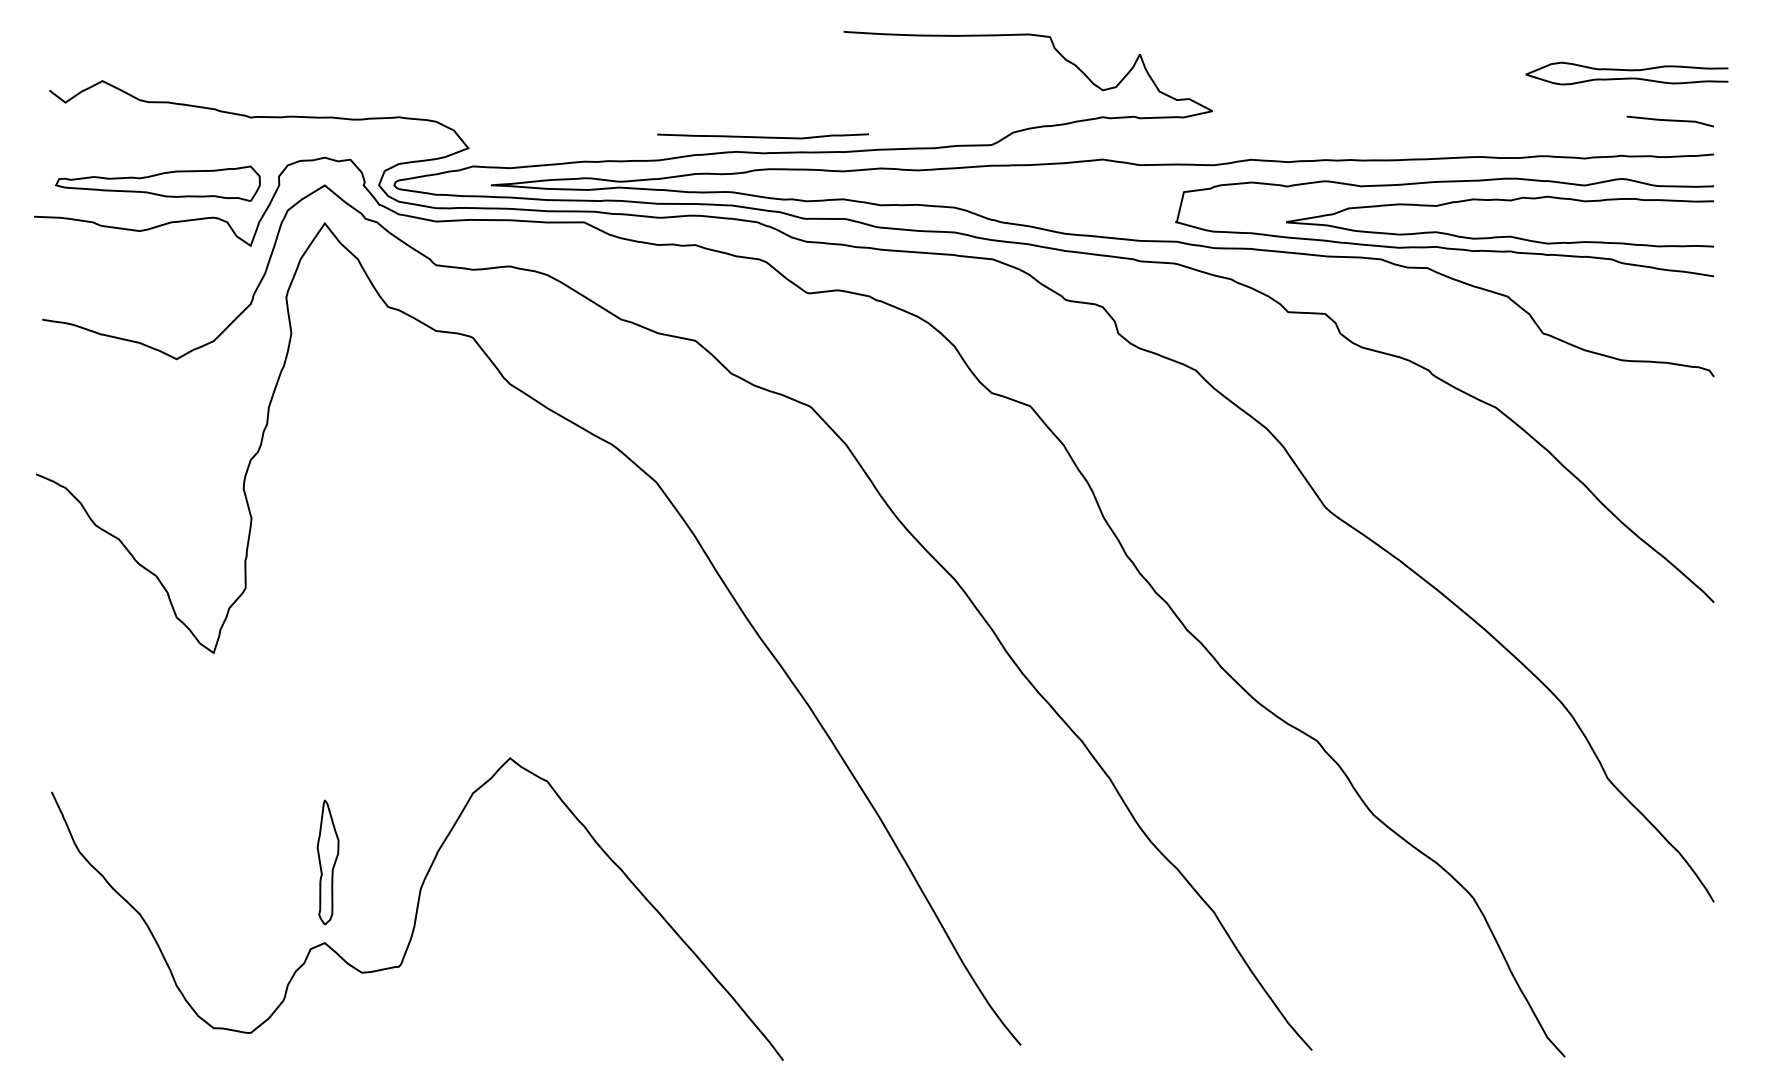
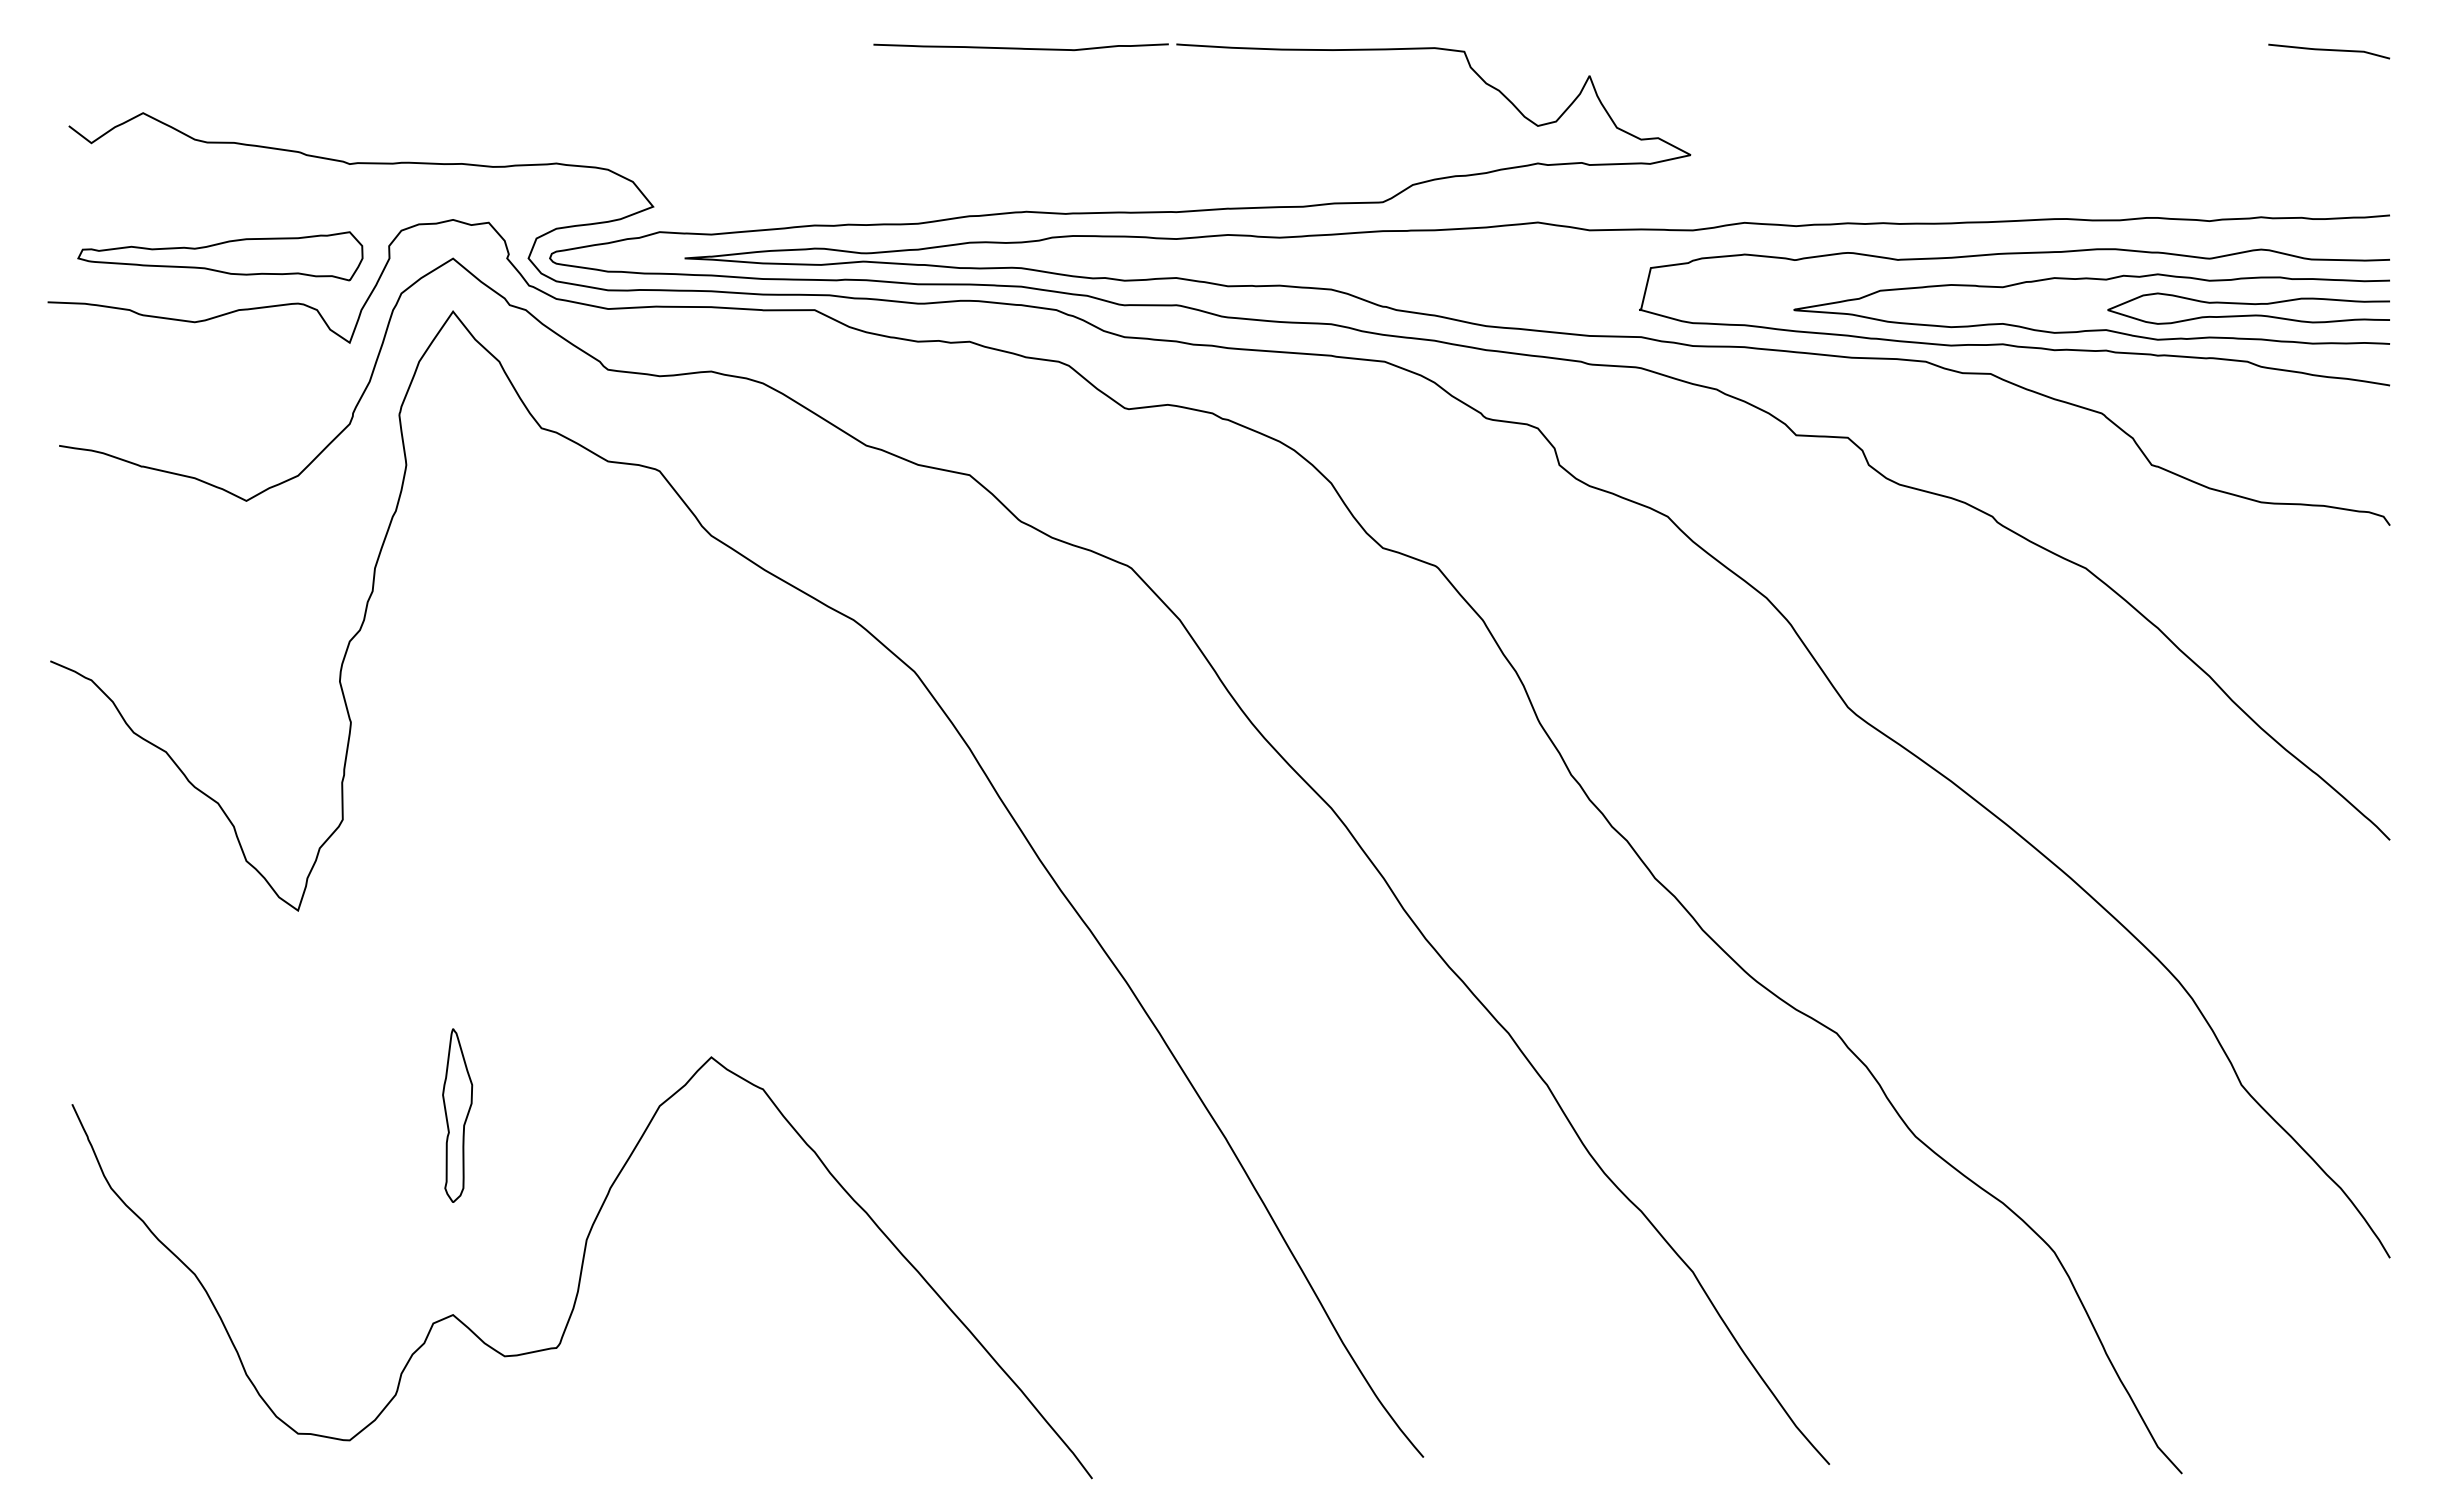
curve: (1626, 70) -> (2248, 304), moved
curve: (1670, 120) -> (2329, 50), moved
curve: (762, 136) -> (1020, 47), moved
part: (328, 862) -> (457, 1115), moved

